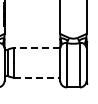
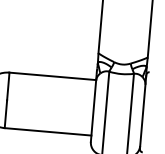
line: (36, 48) -> (51, 77), dashed -> solid
line: (37, 77) -> (48, 131), dashed -> solid

